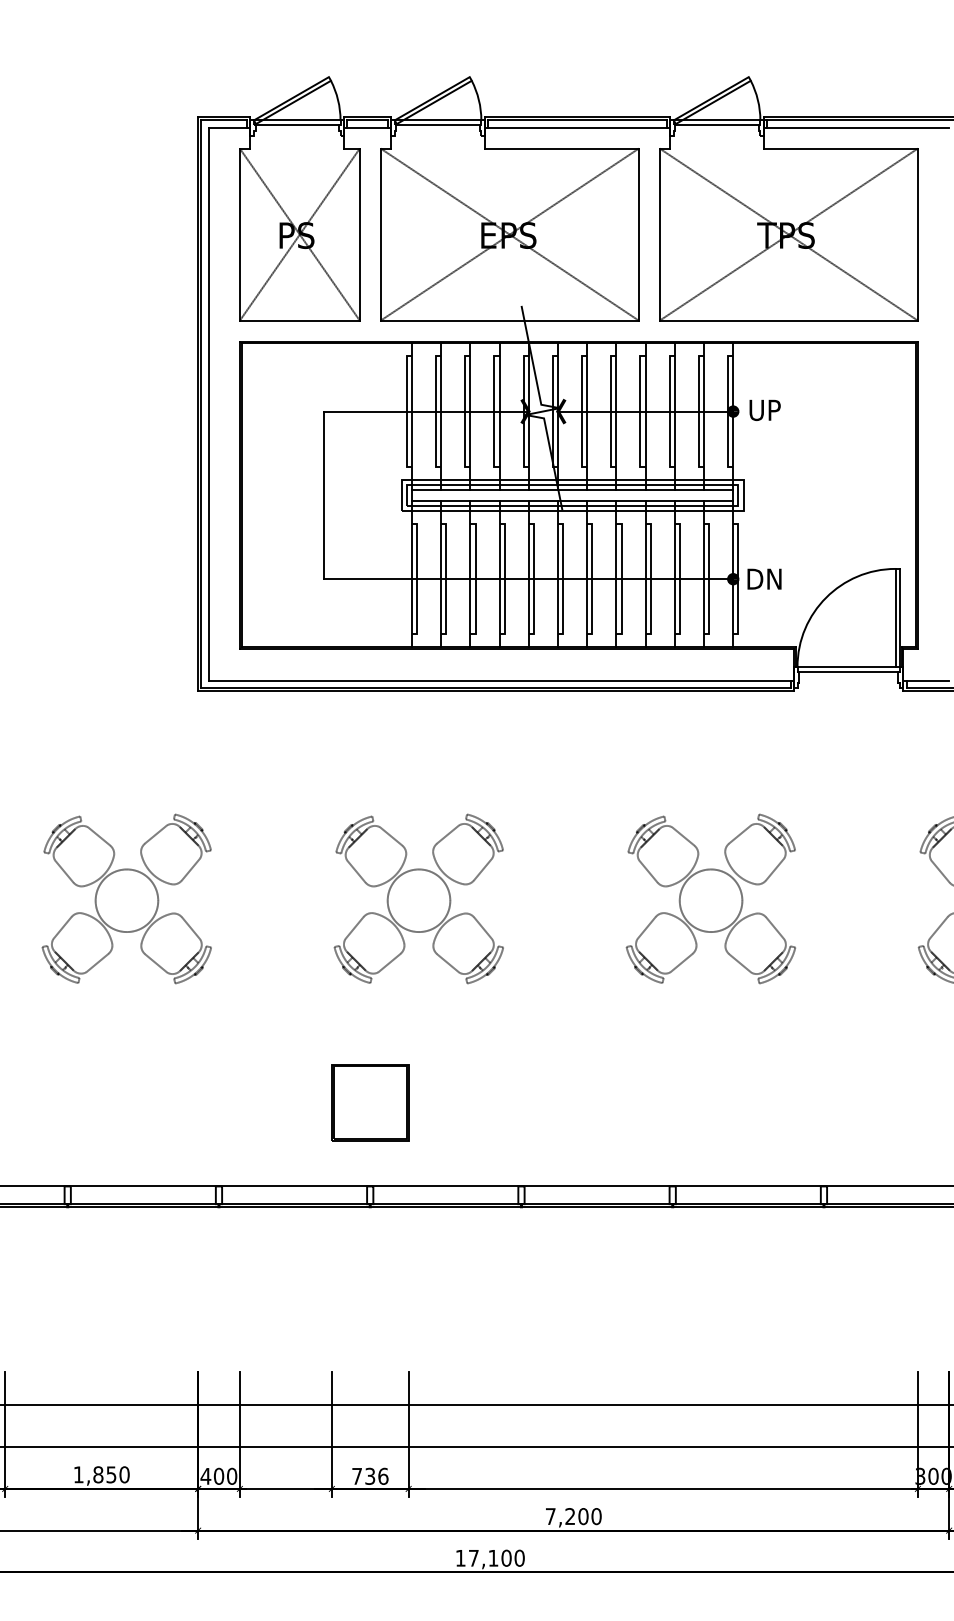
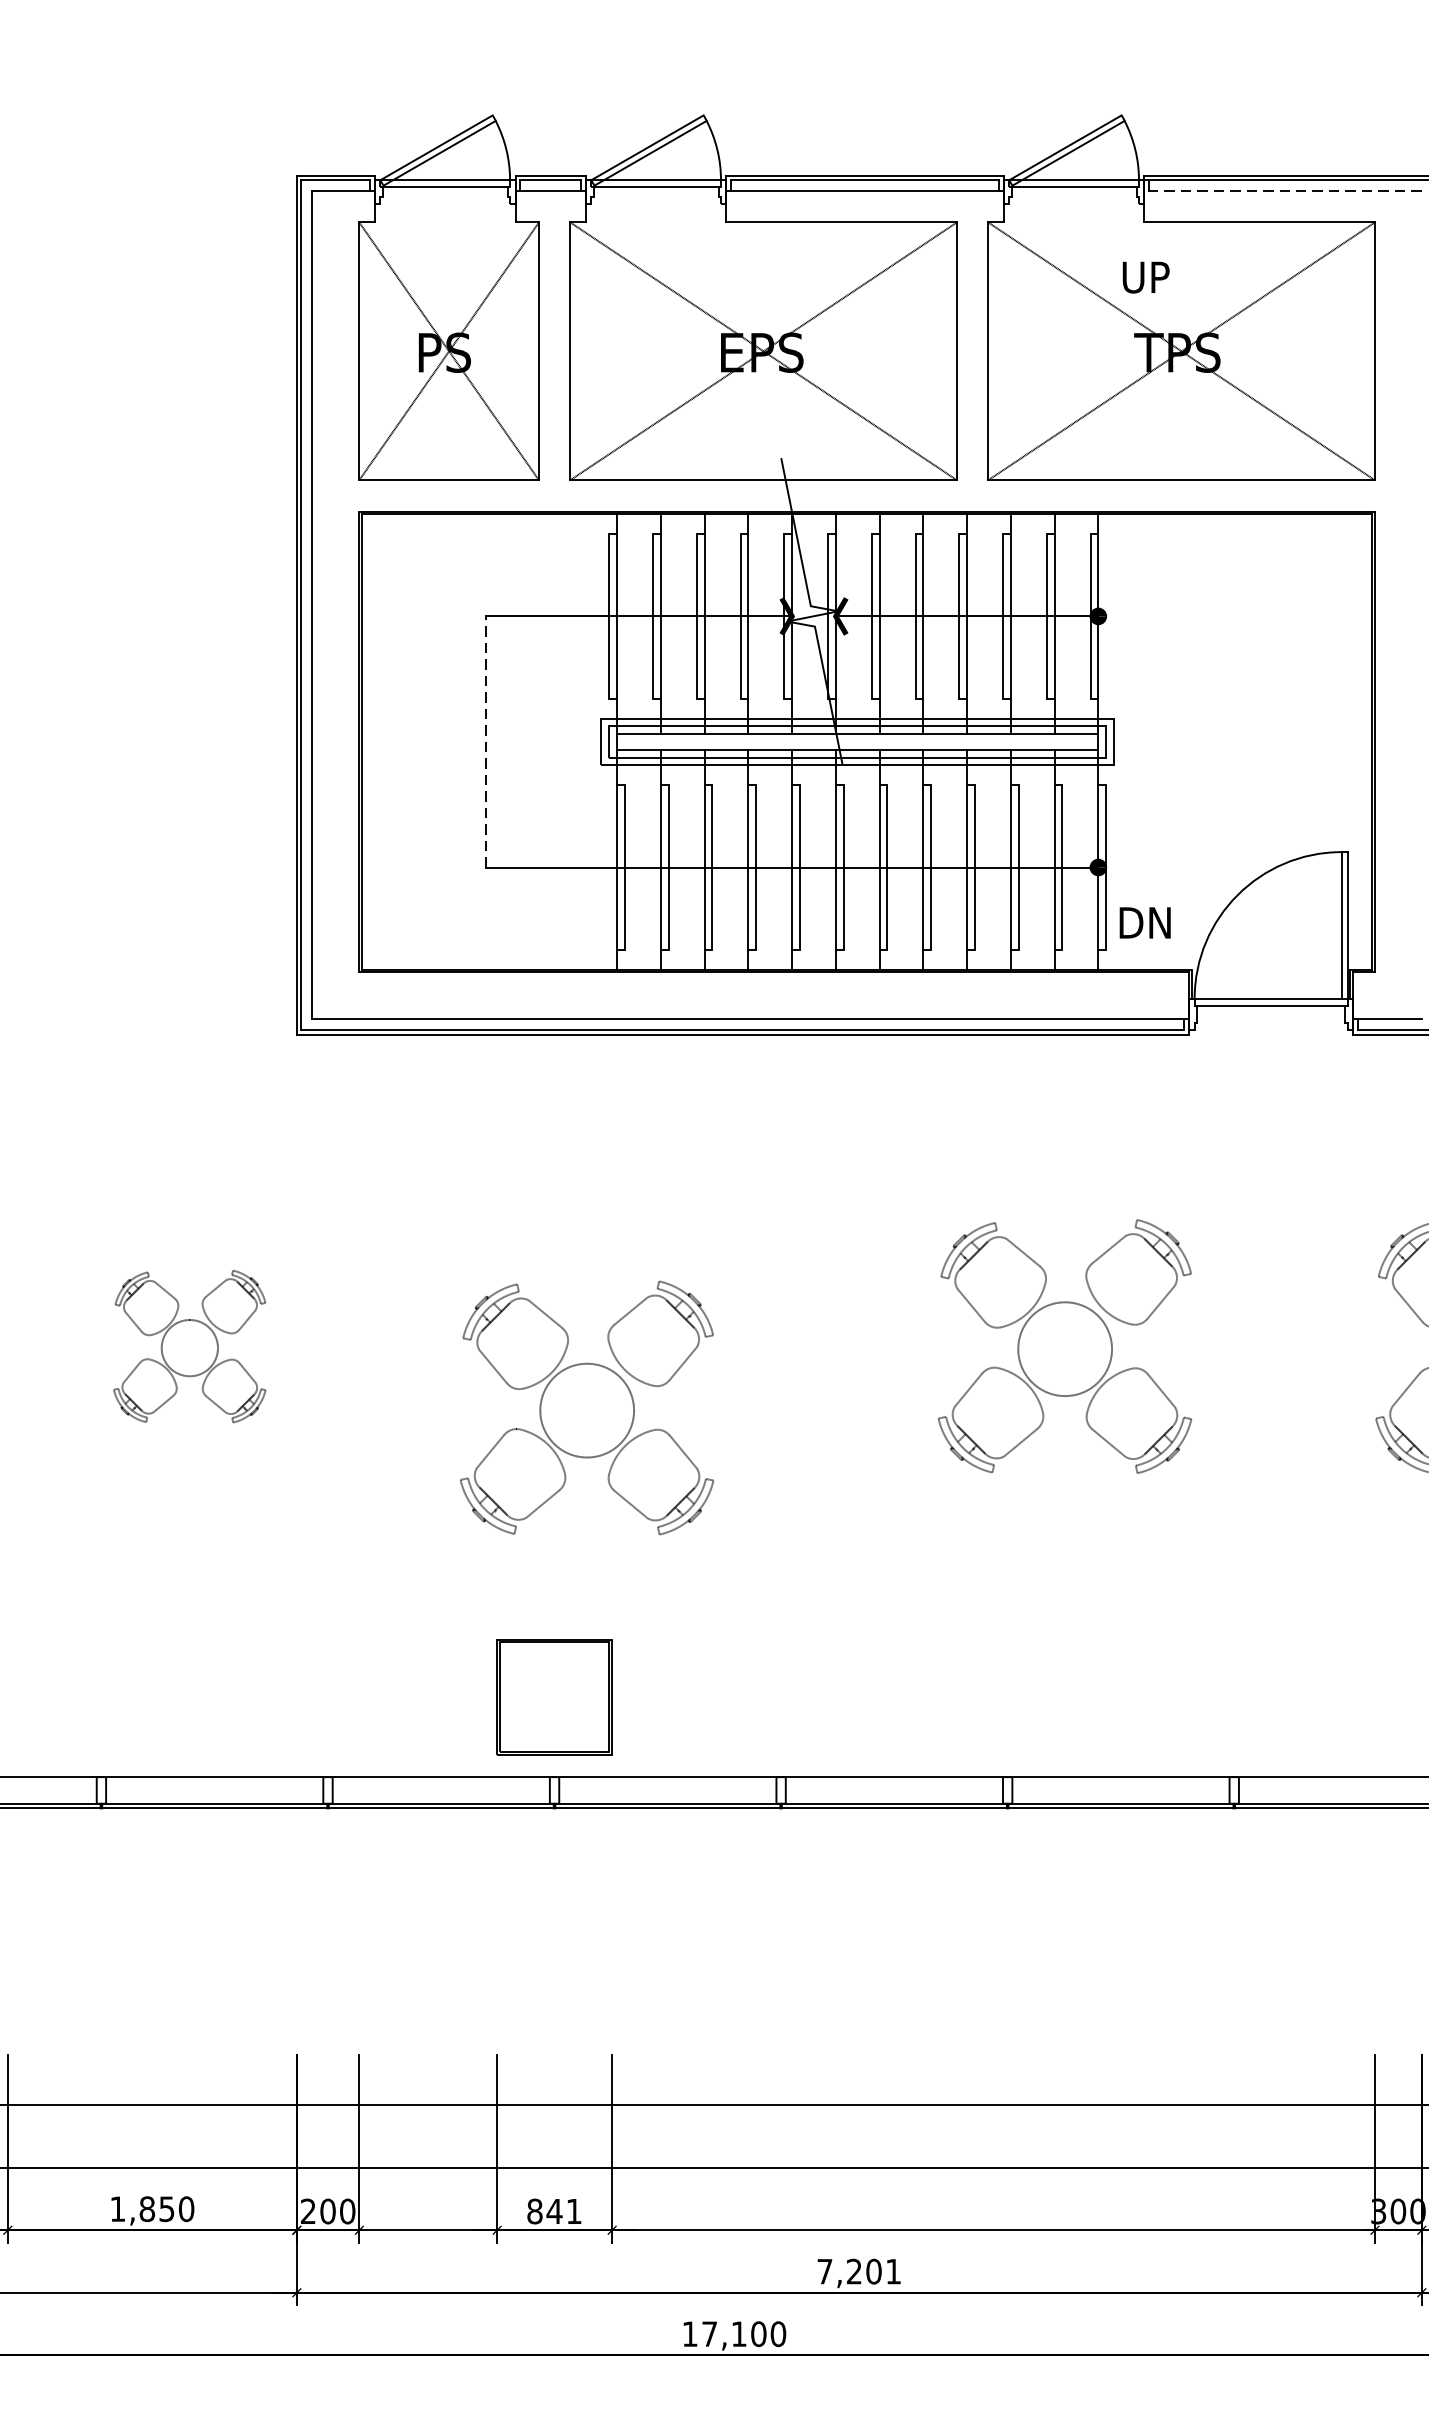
line: (856, 127) -> (1282, 190), solid -> dashed
text: (764, 409) -> (1145, 276), moved
line: (324, 495) -> (486, 742), solid -> dashed
text: (764, 578) -> (1145, 921), moved
part: (126, 898) -> (189, 1345), size x0.6
part: (418, 898) -> (586, 1407), moved
part: (370, 1102) -> (554, 1696), moved
text: (205, 1475) -> (307, 2210), 400 -> 200
text: (370, 1475) -> (554, 2210), 736 -> 841
text: (596, 1516) -> (893, 2271), 7,200 -> 7,201

